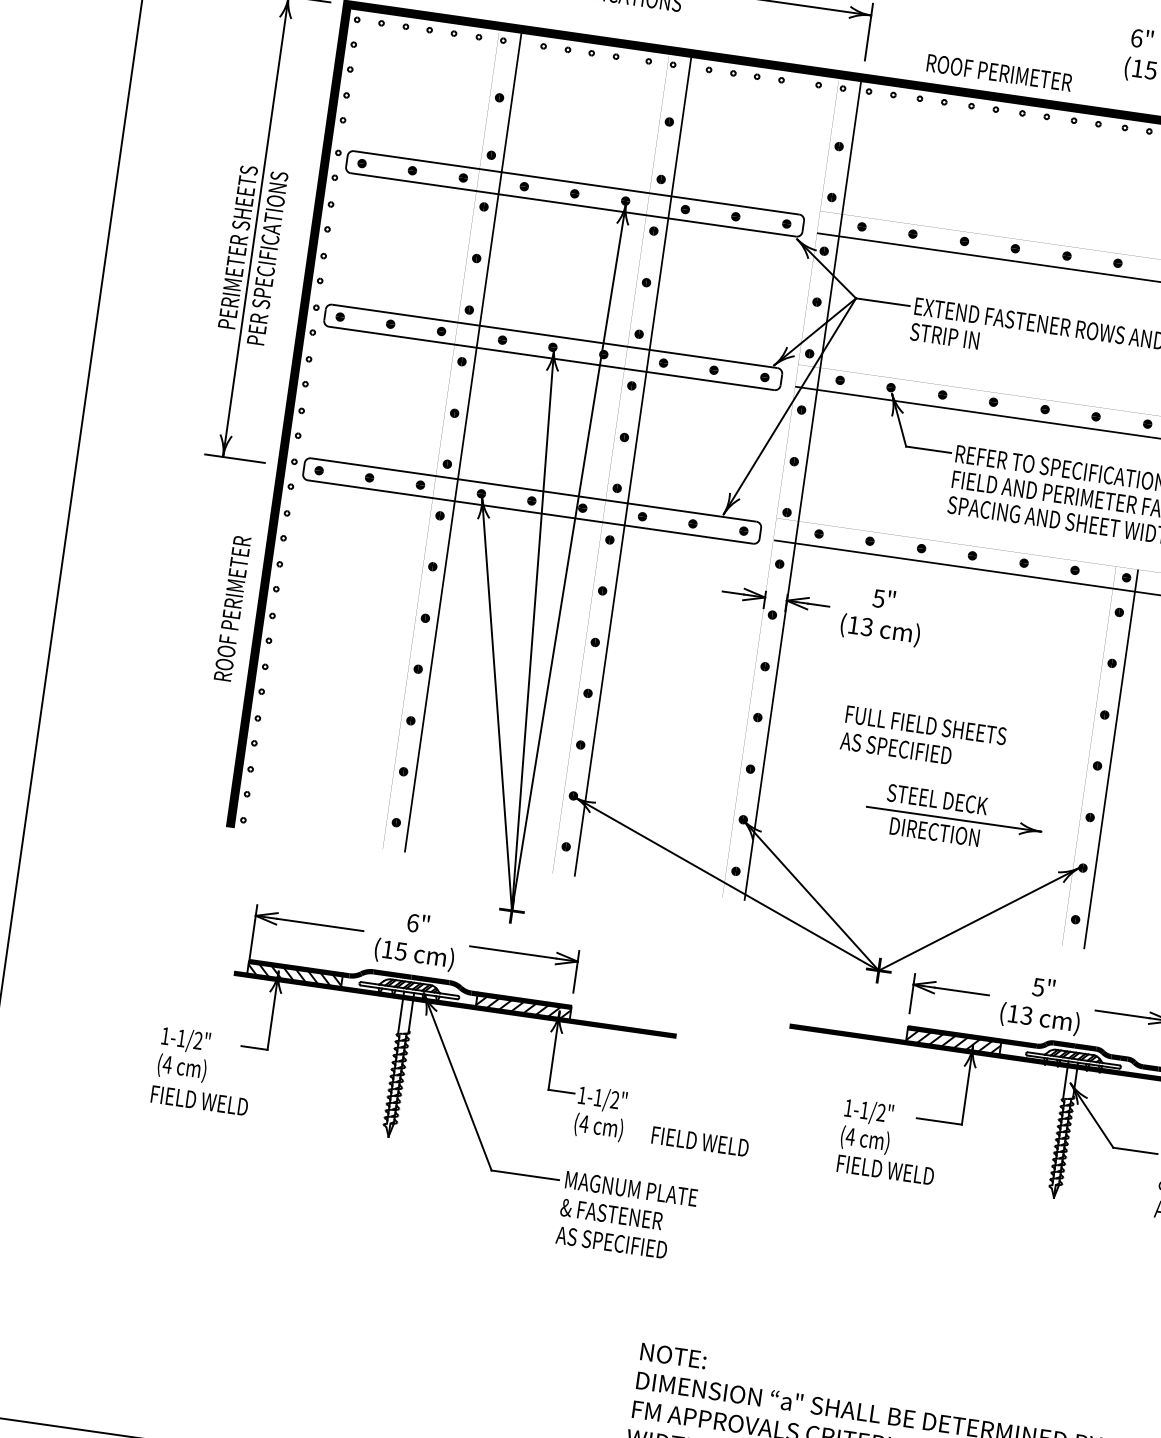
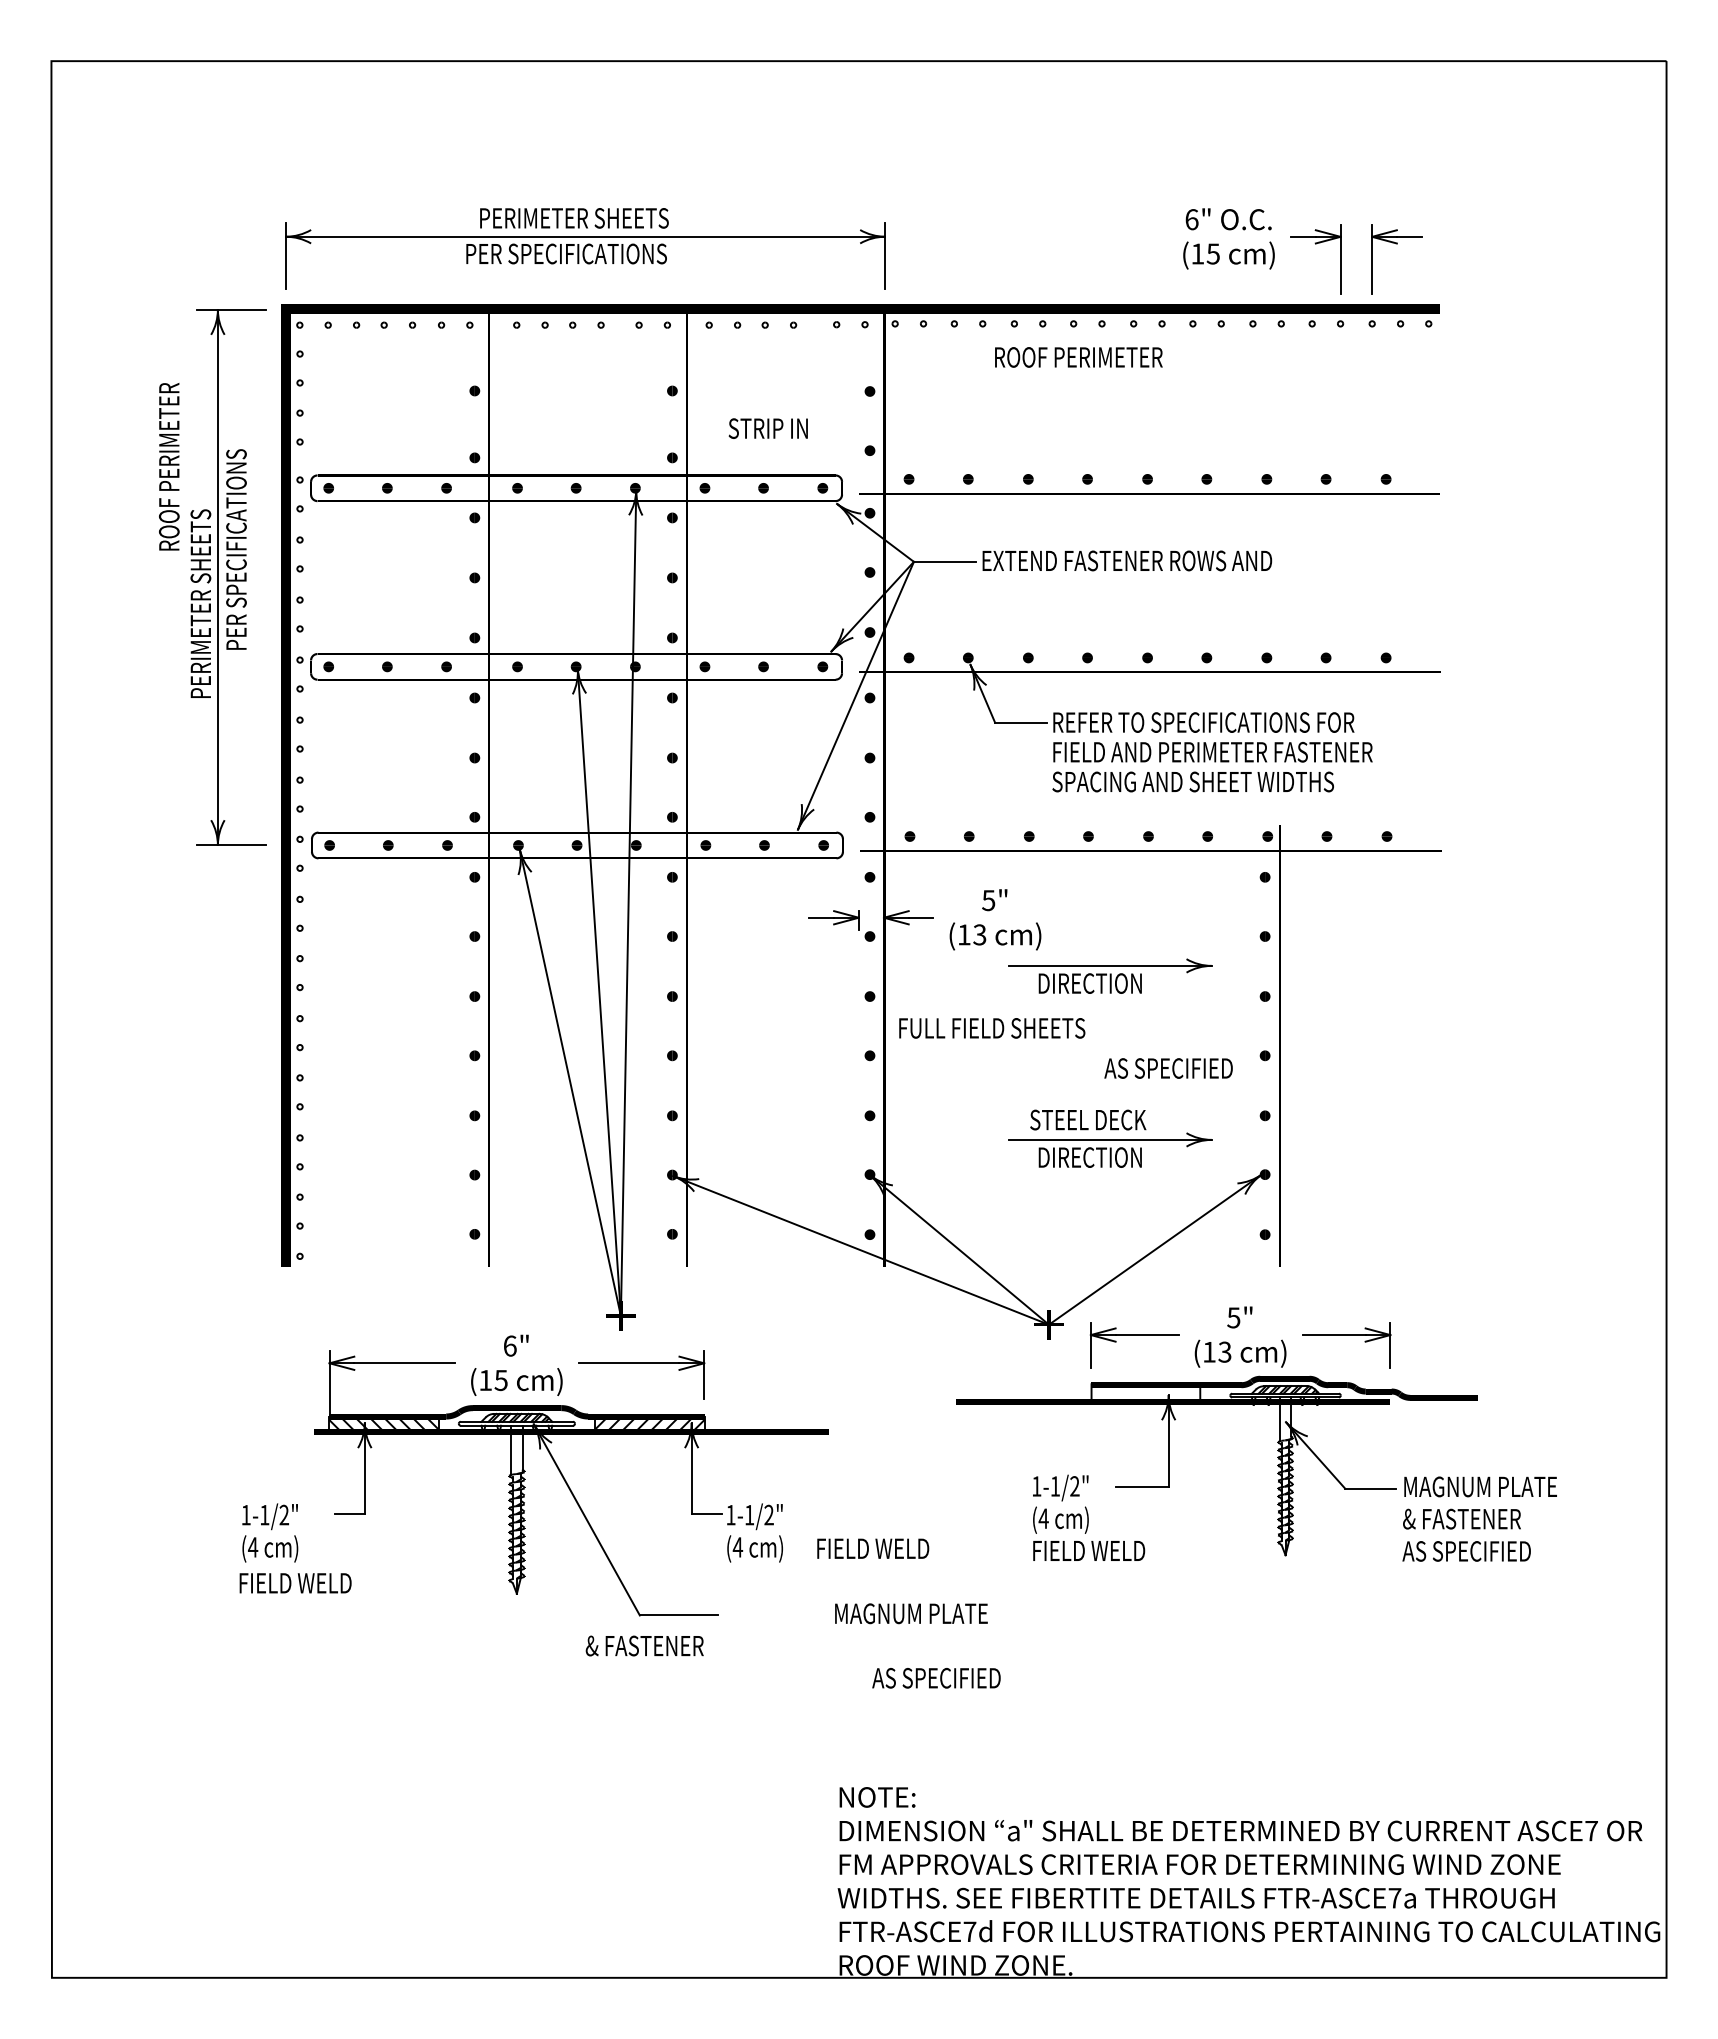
text: (999, 72) -> (1078, 357), moved
text: (267, 258) -> (236, 549), moved
text: (944, 336) -> (767, 428), moved
text: (232, 608) -> (169, 466), moved
part: (974, 677) -> (1110, 975), added
text: (926, 725) -> (992, 1028), moved
text: (896, 748) -> (1168, 1068), moved
hatch: (953, 1041) -> (1145, 1393), removed
text: (631, 1188) -> (911, 1613), moved
text: (611, 1213) -> (644, 1645), moved
text: (611, 1242) -> (936, 1678), moved

